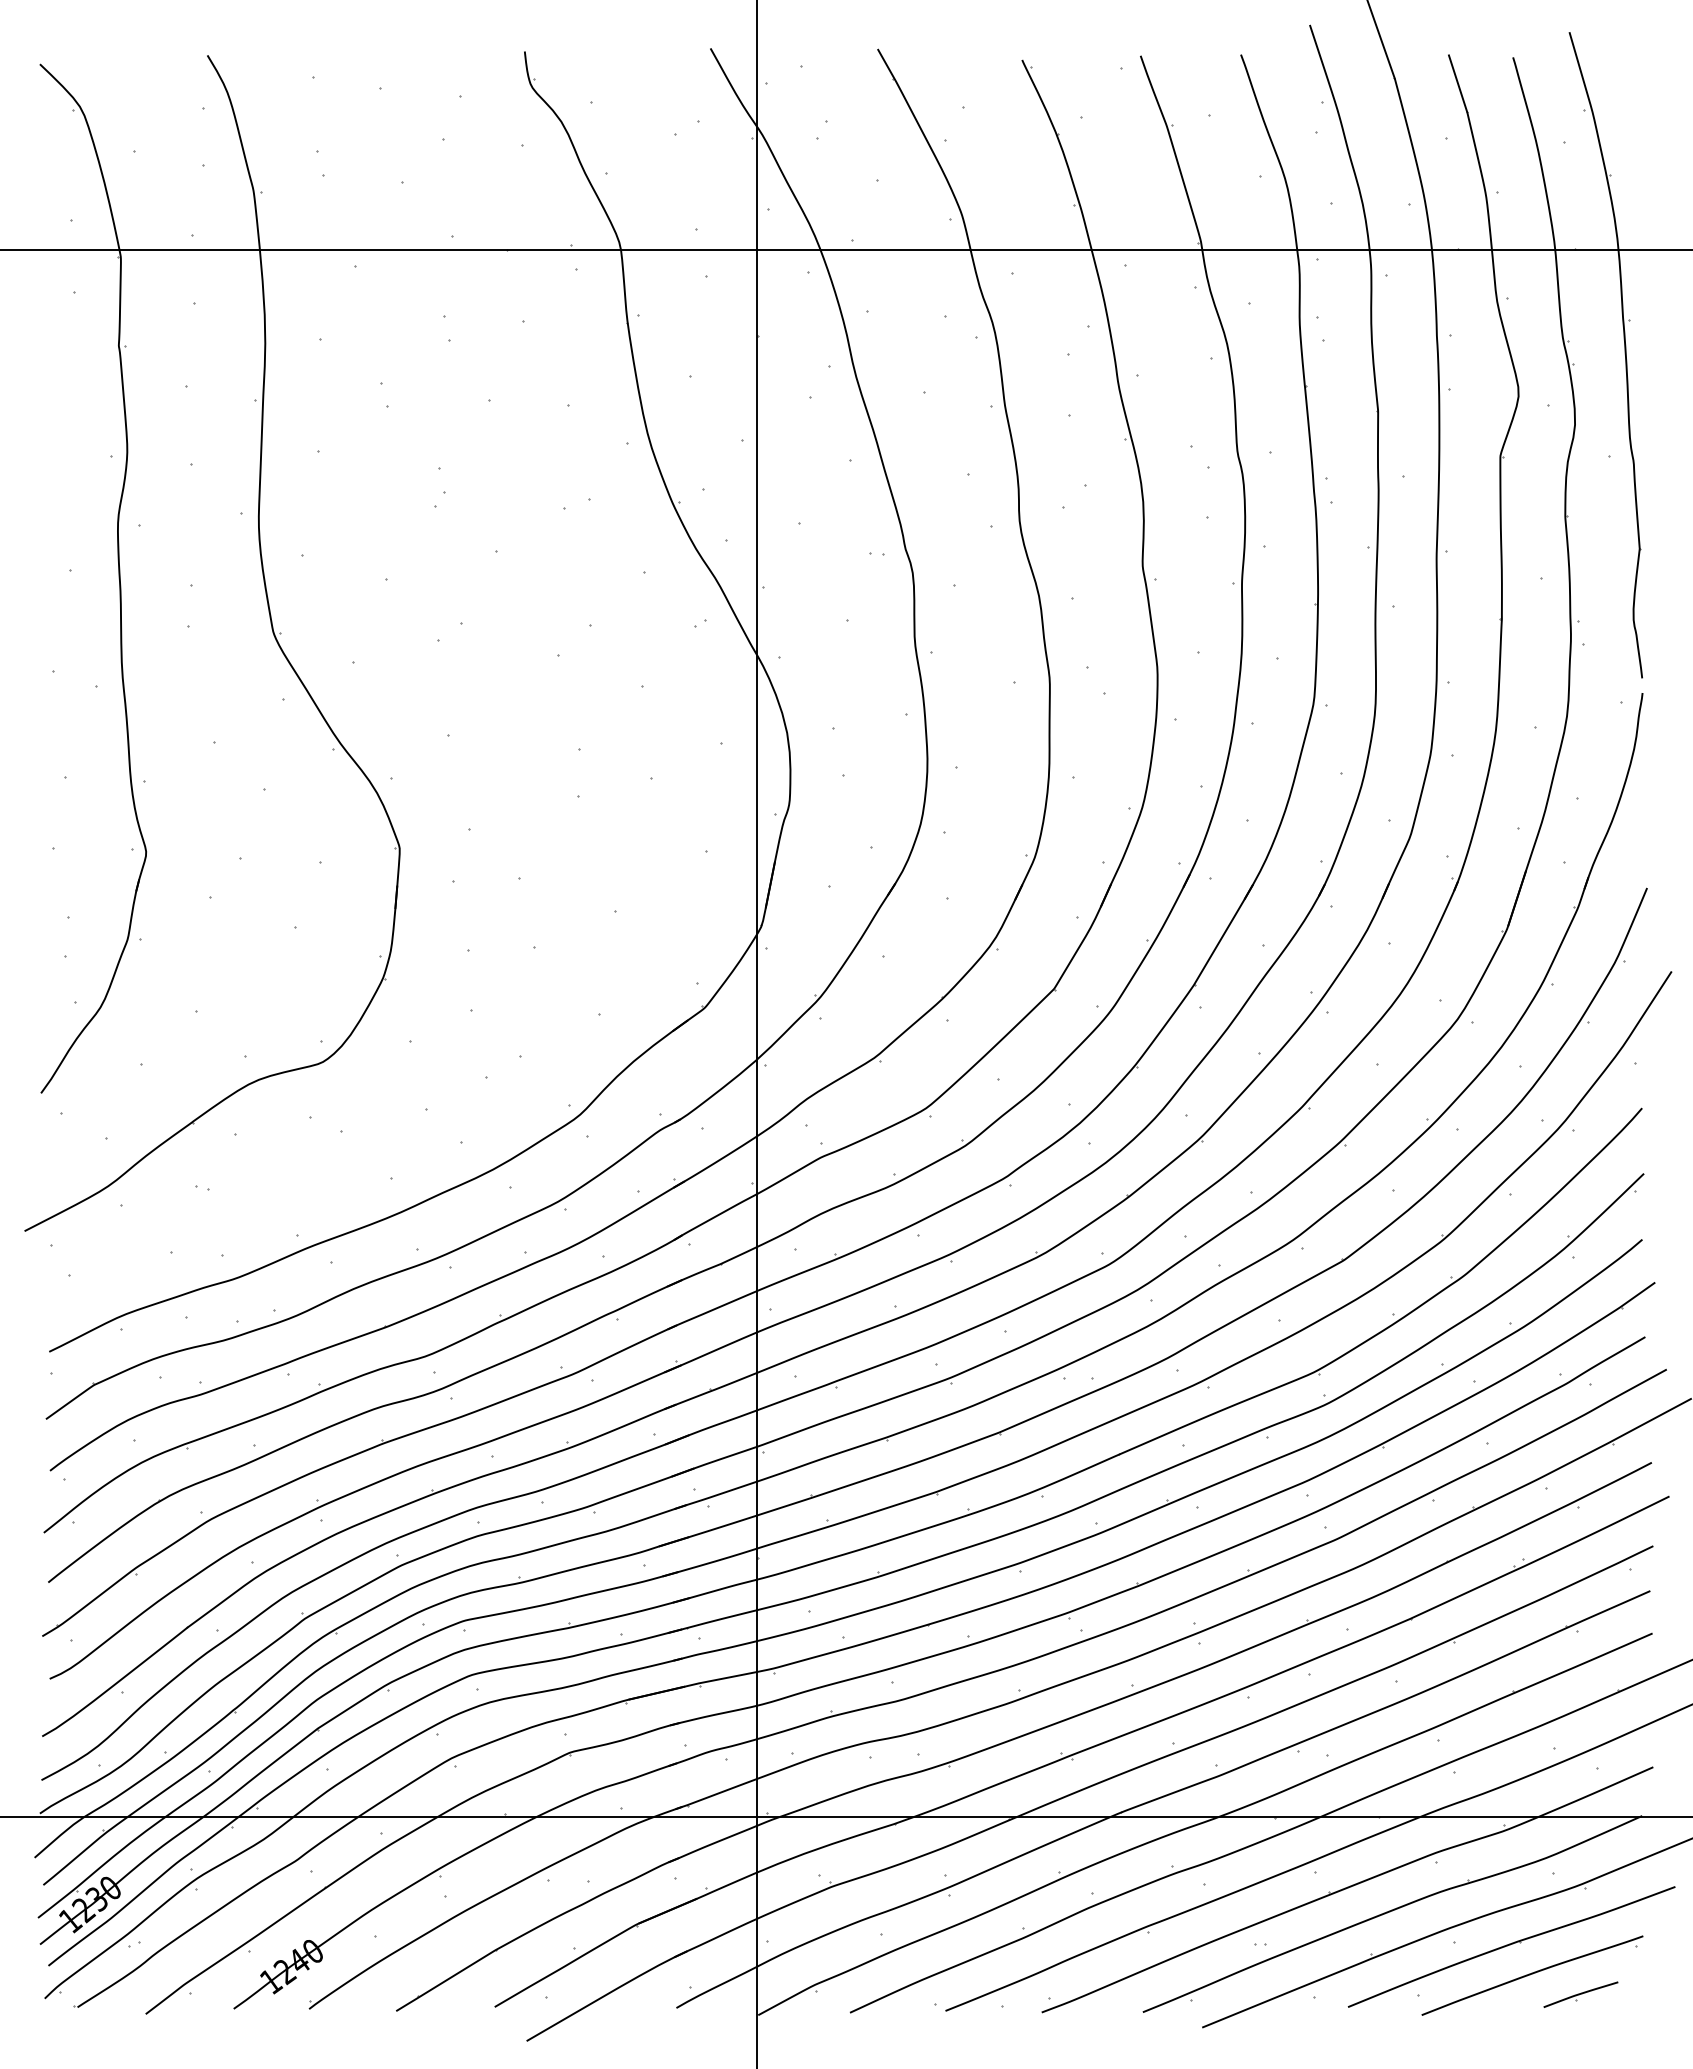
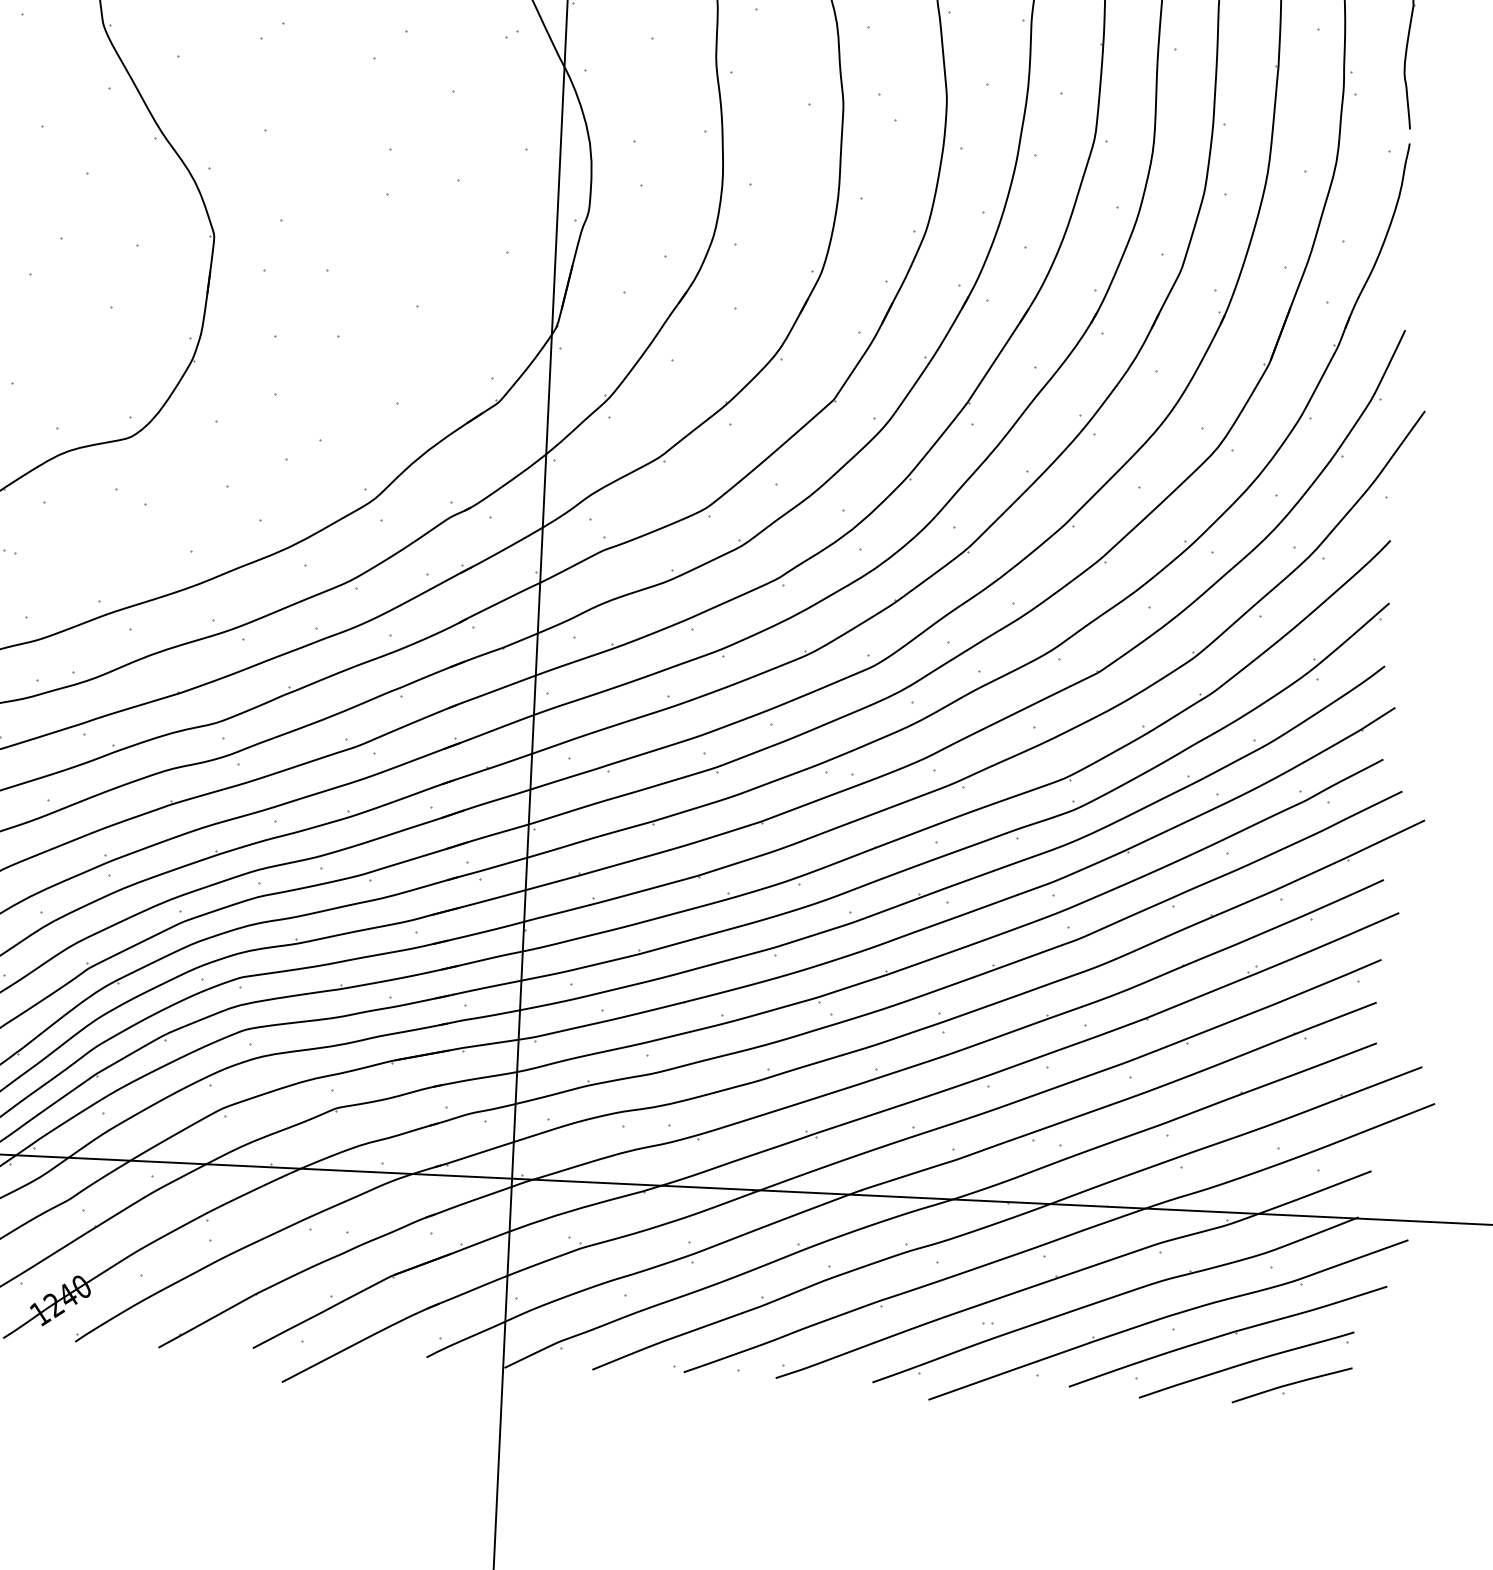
part: (1580, 1994) -> (1291, 1385), size x1.67

